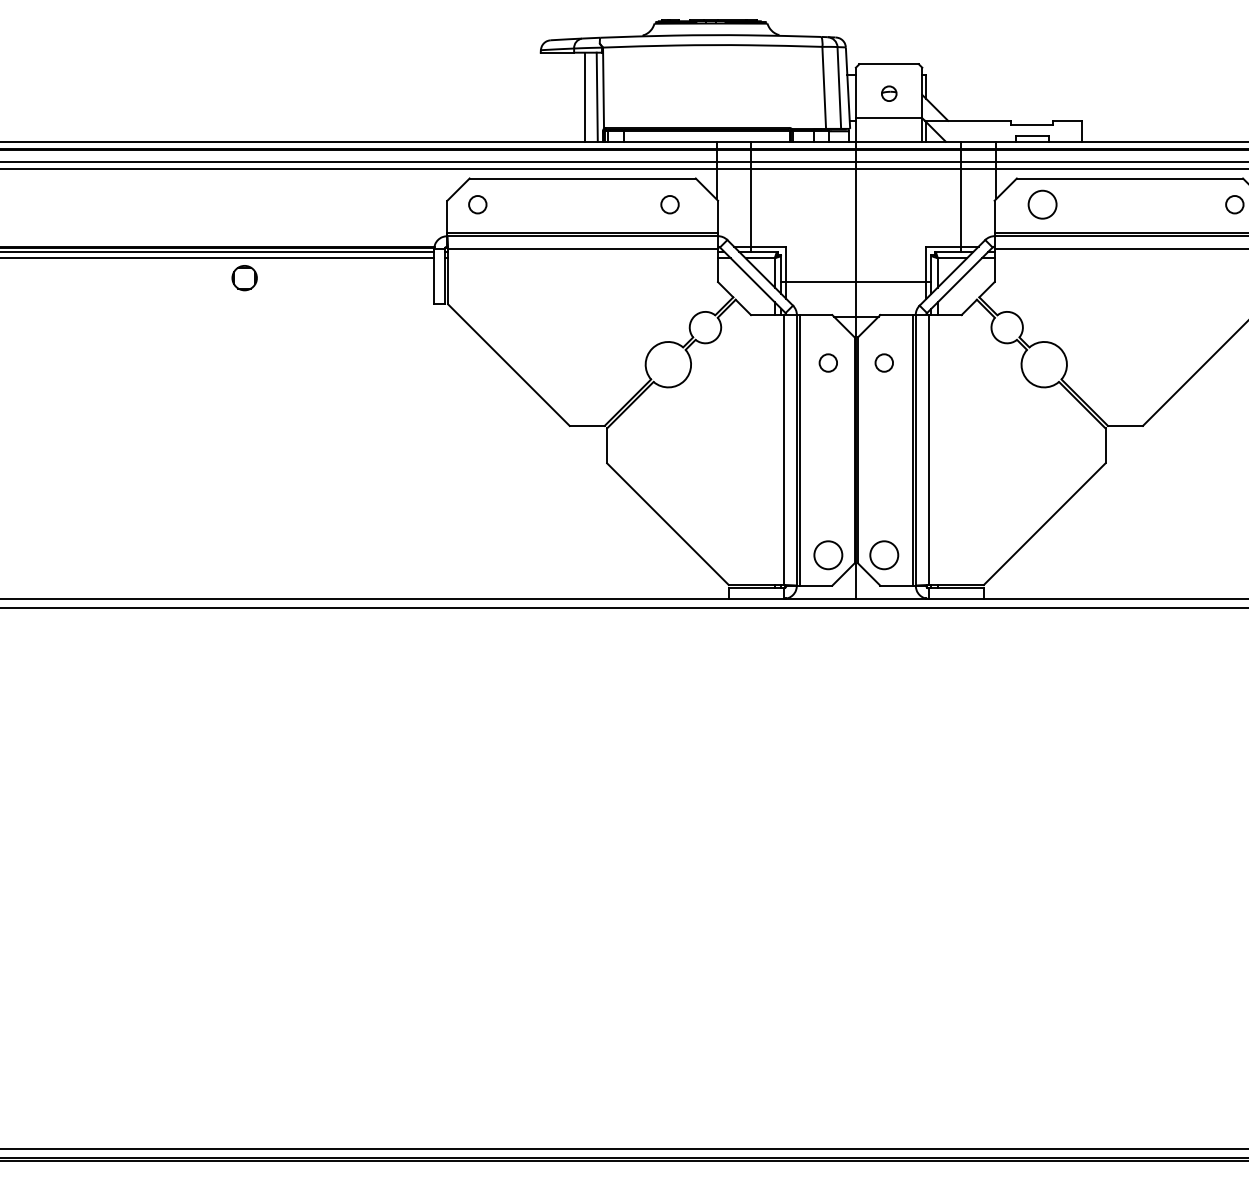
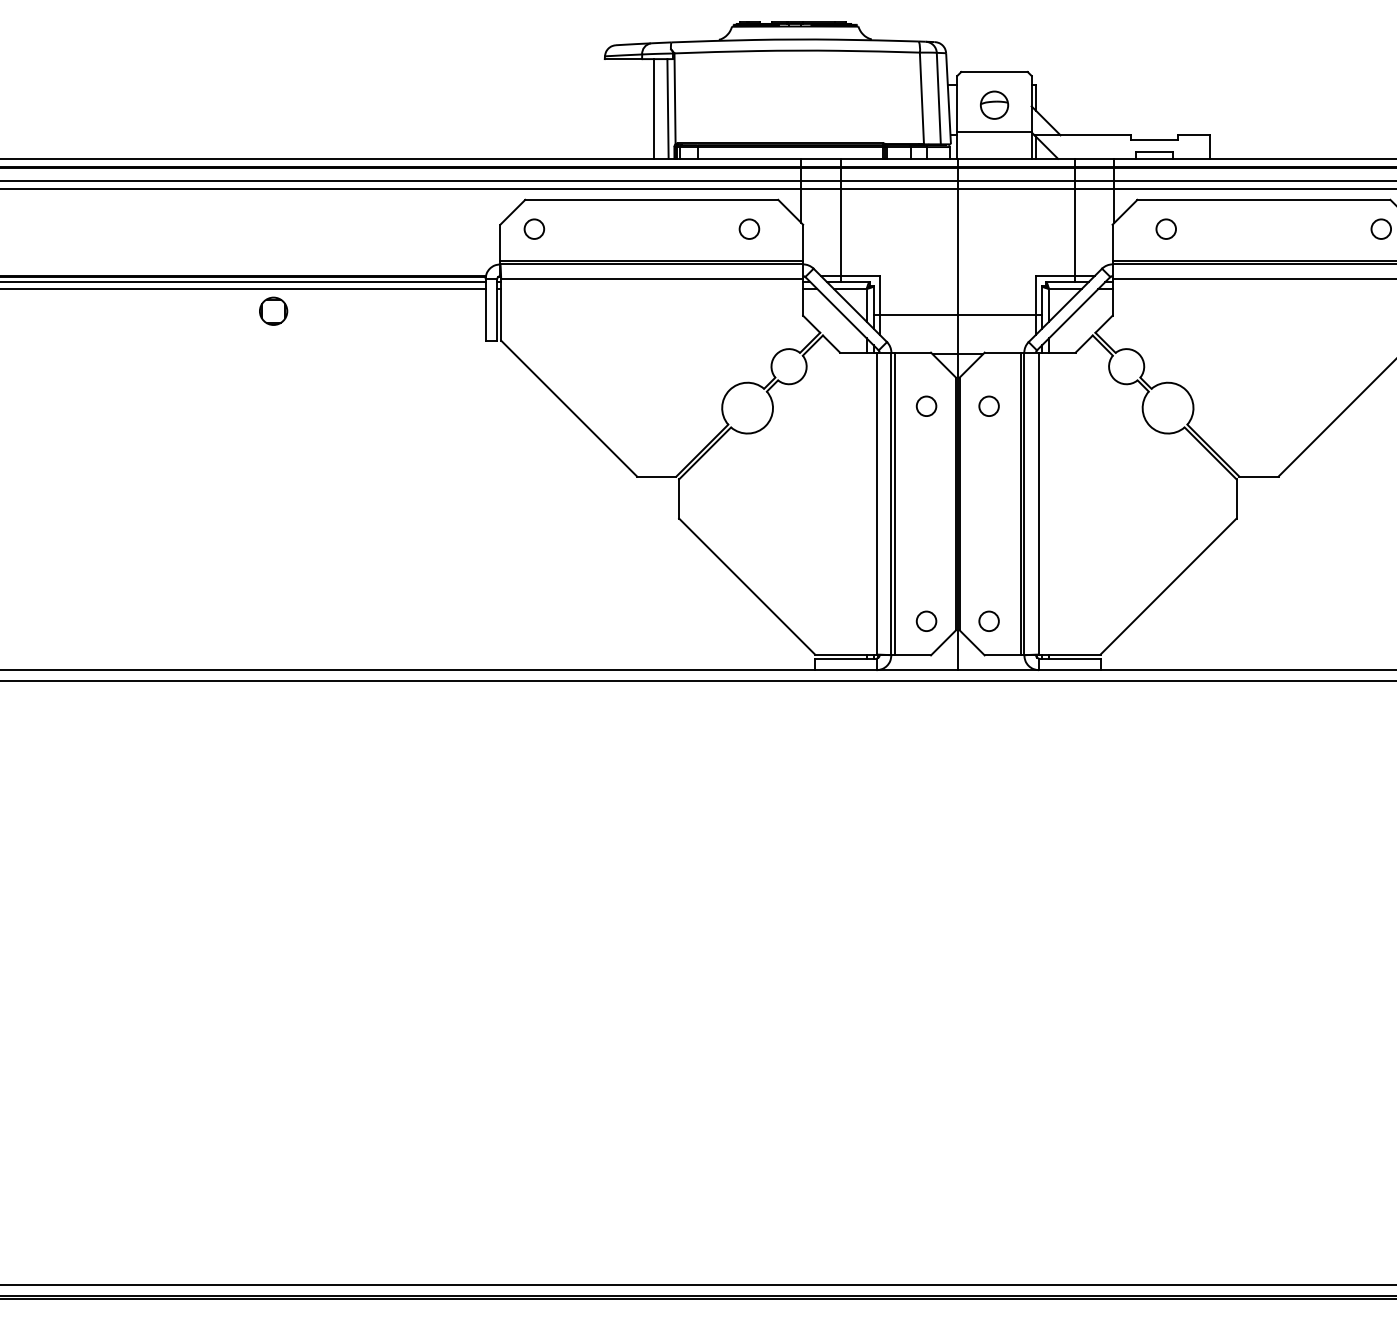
part: (889, 93) -> (994, 104), size x1.67
circle: (1042, 204) -> (1166, 228), size x0.62
circle: (828, 555) -> (926, 621), size x0.62
circle: (884, 555) -> (989, 621), size x0.62

